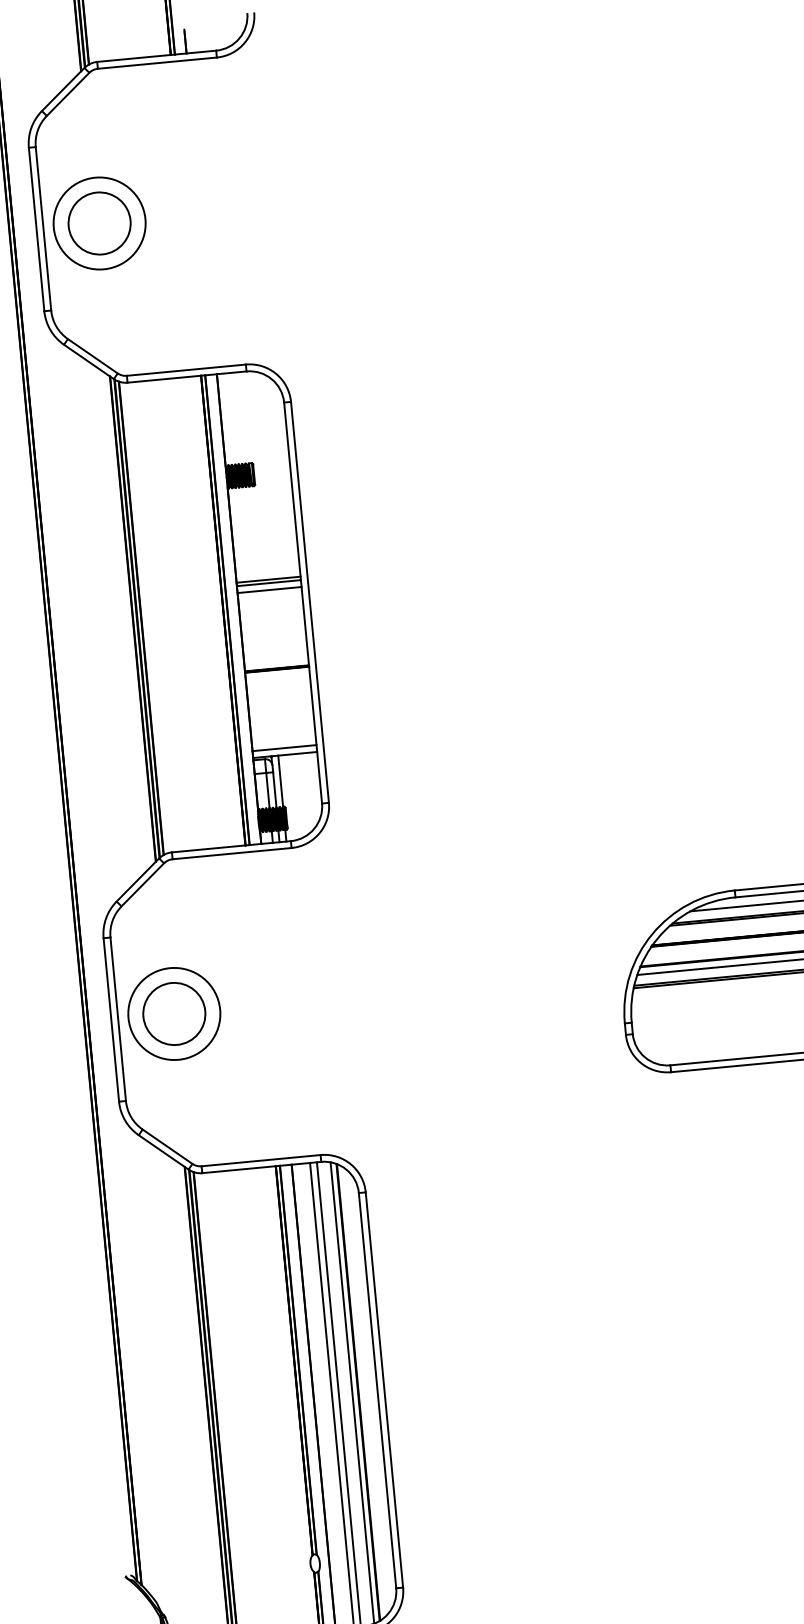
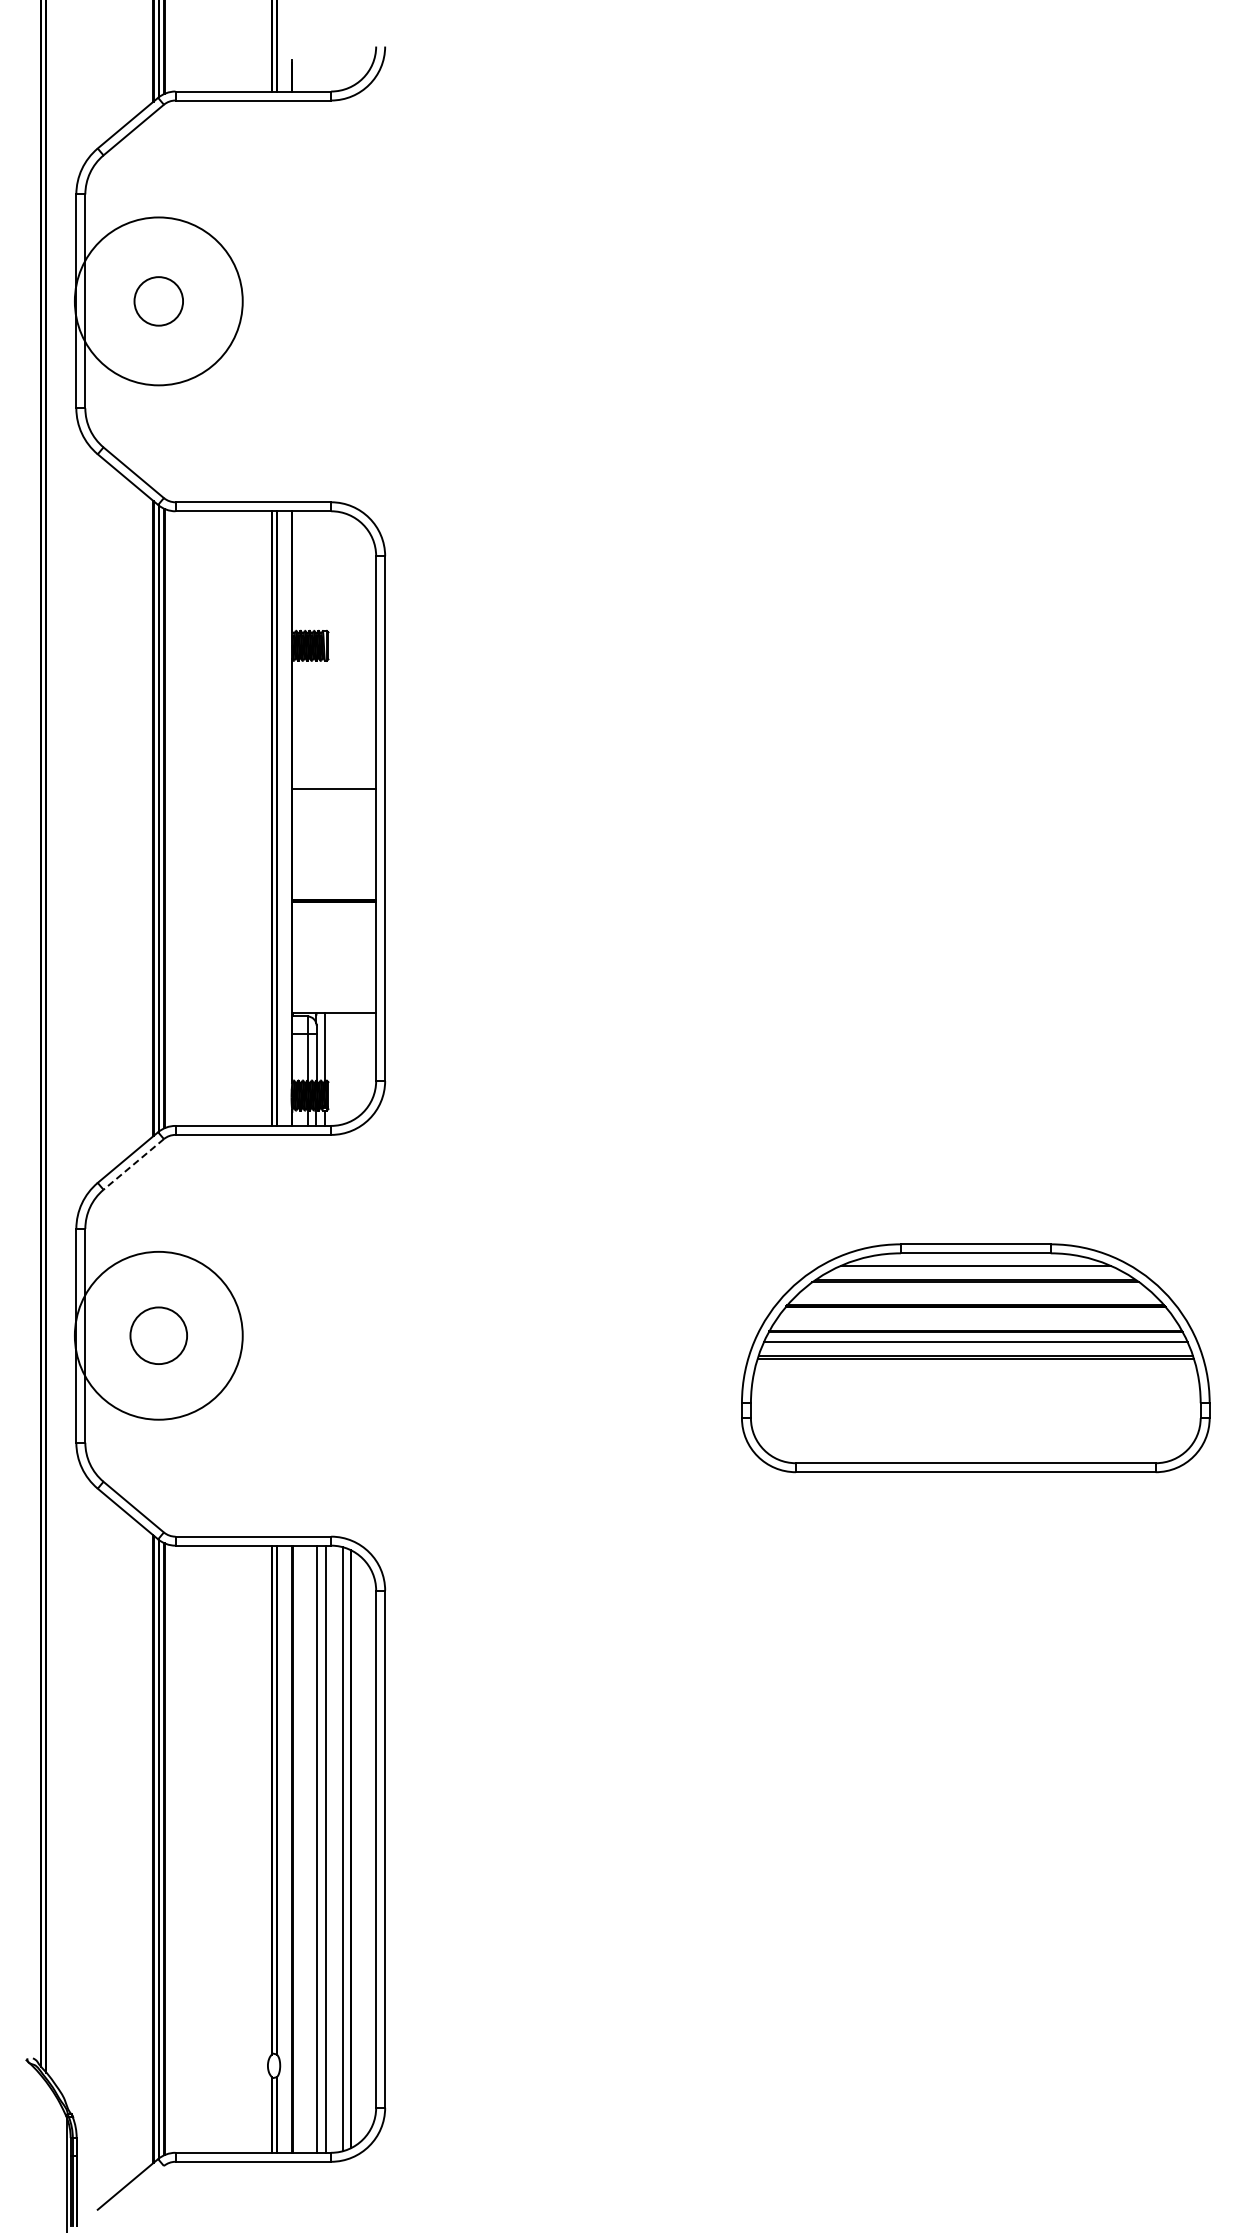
circle: (99, 222) -> (158, 300), size x0.6
circle: (99, 223) -> (158, 301), size x1.4
line: (268, 580) -> (334, 784), removed
line: (269, 589) -> (334, 797), removed
line: (284, 748) -> (334, 1004), removed
line: (142, 884) -> (133, 1164), solid -> dashed
circle: (174, 1013) -> (158, 1335), size x0.7
circle: (174, 1013) -> (158, 1335), size x1.4

